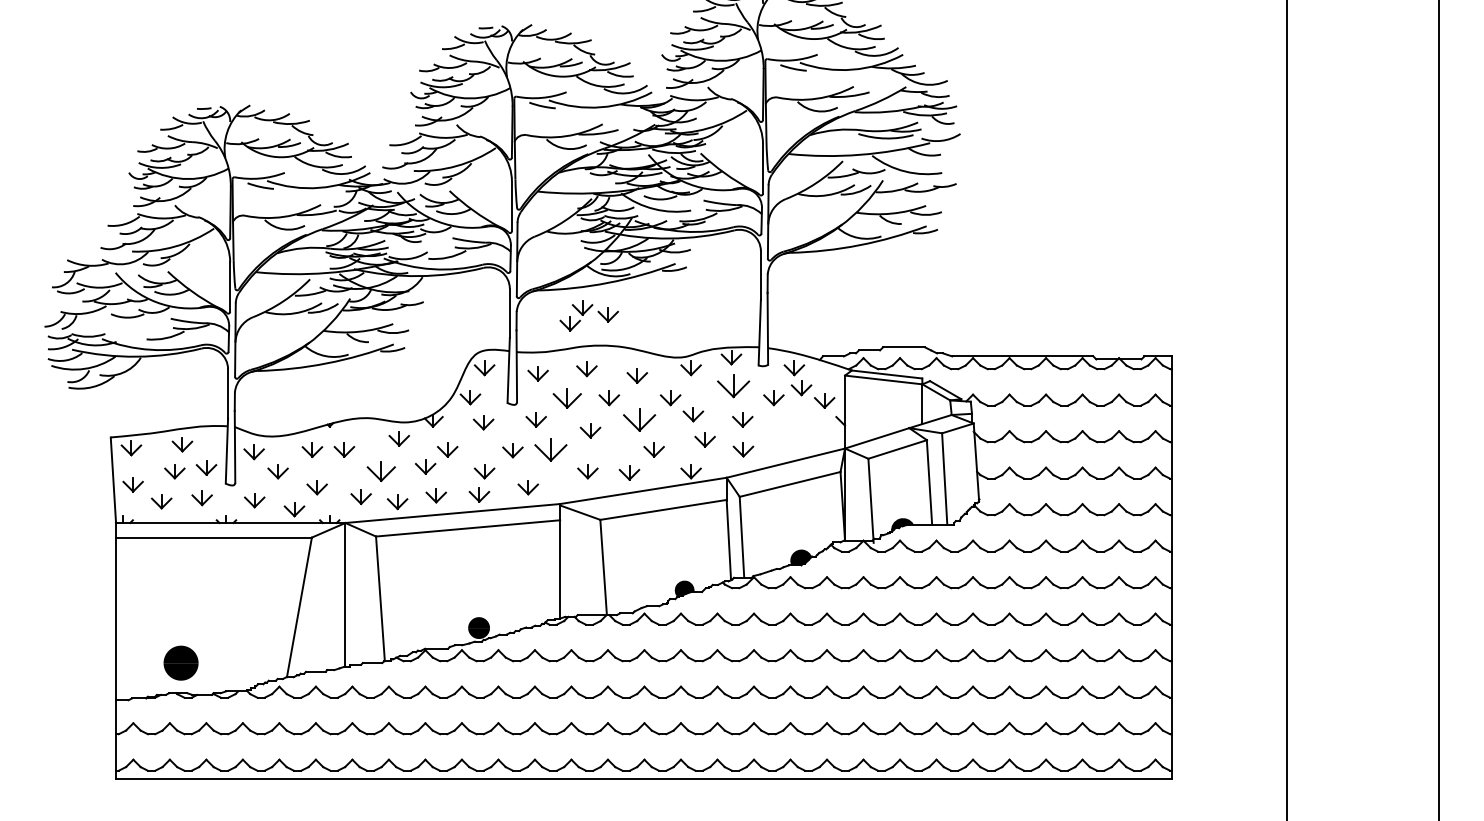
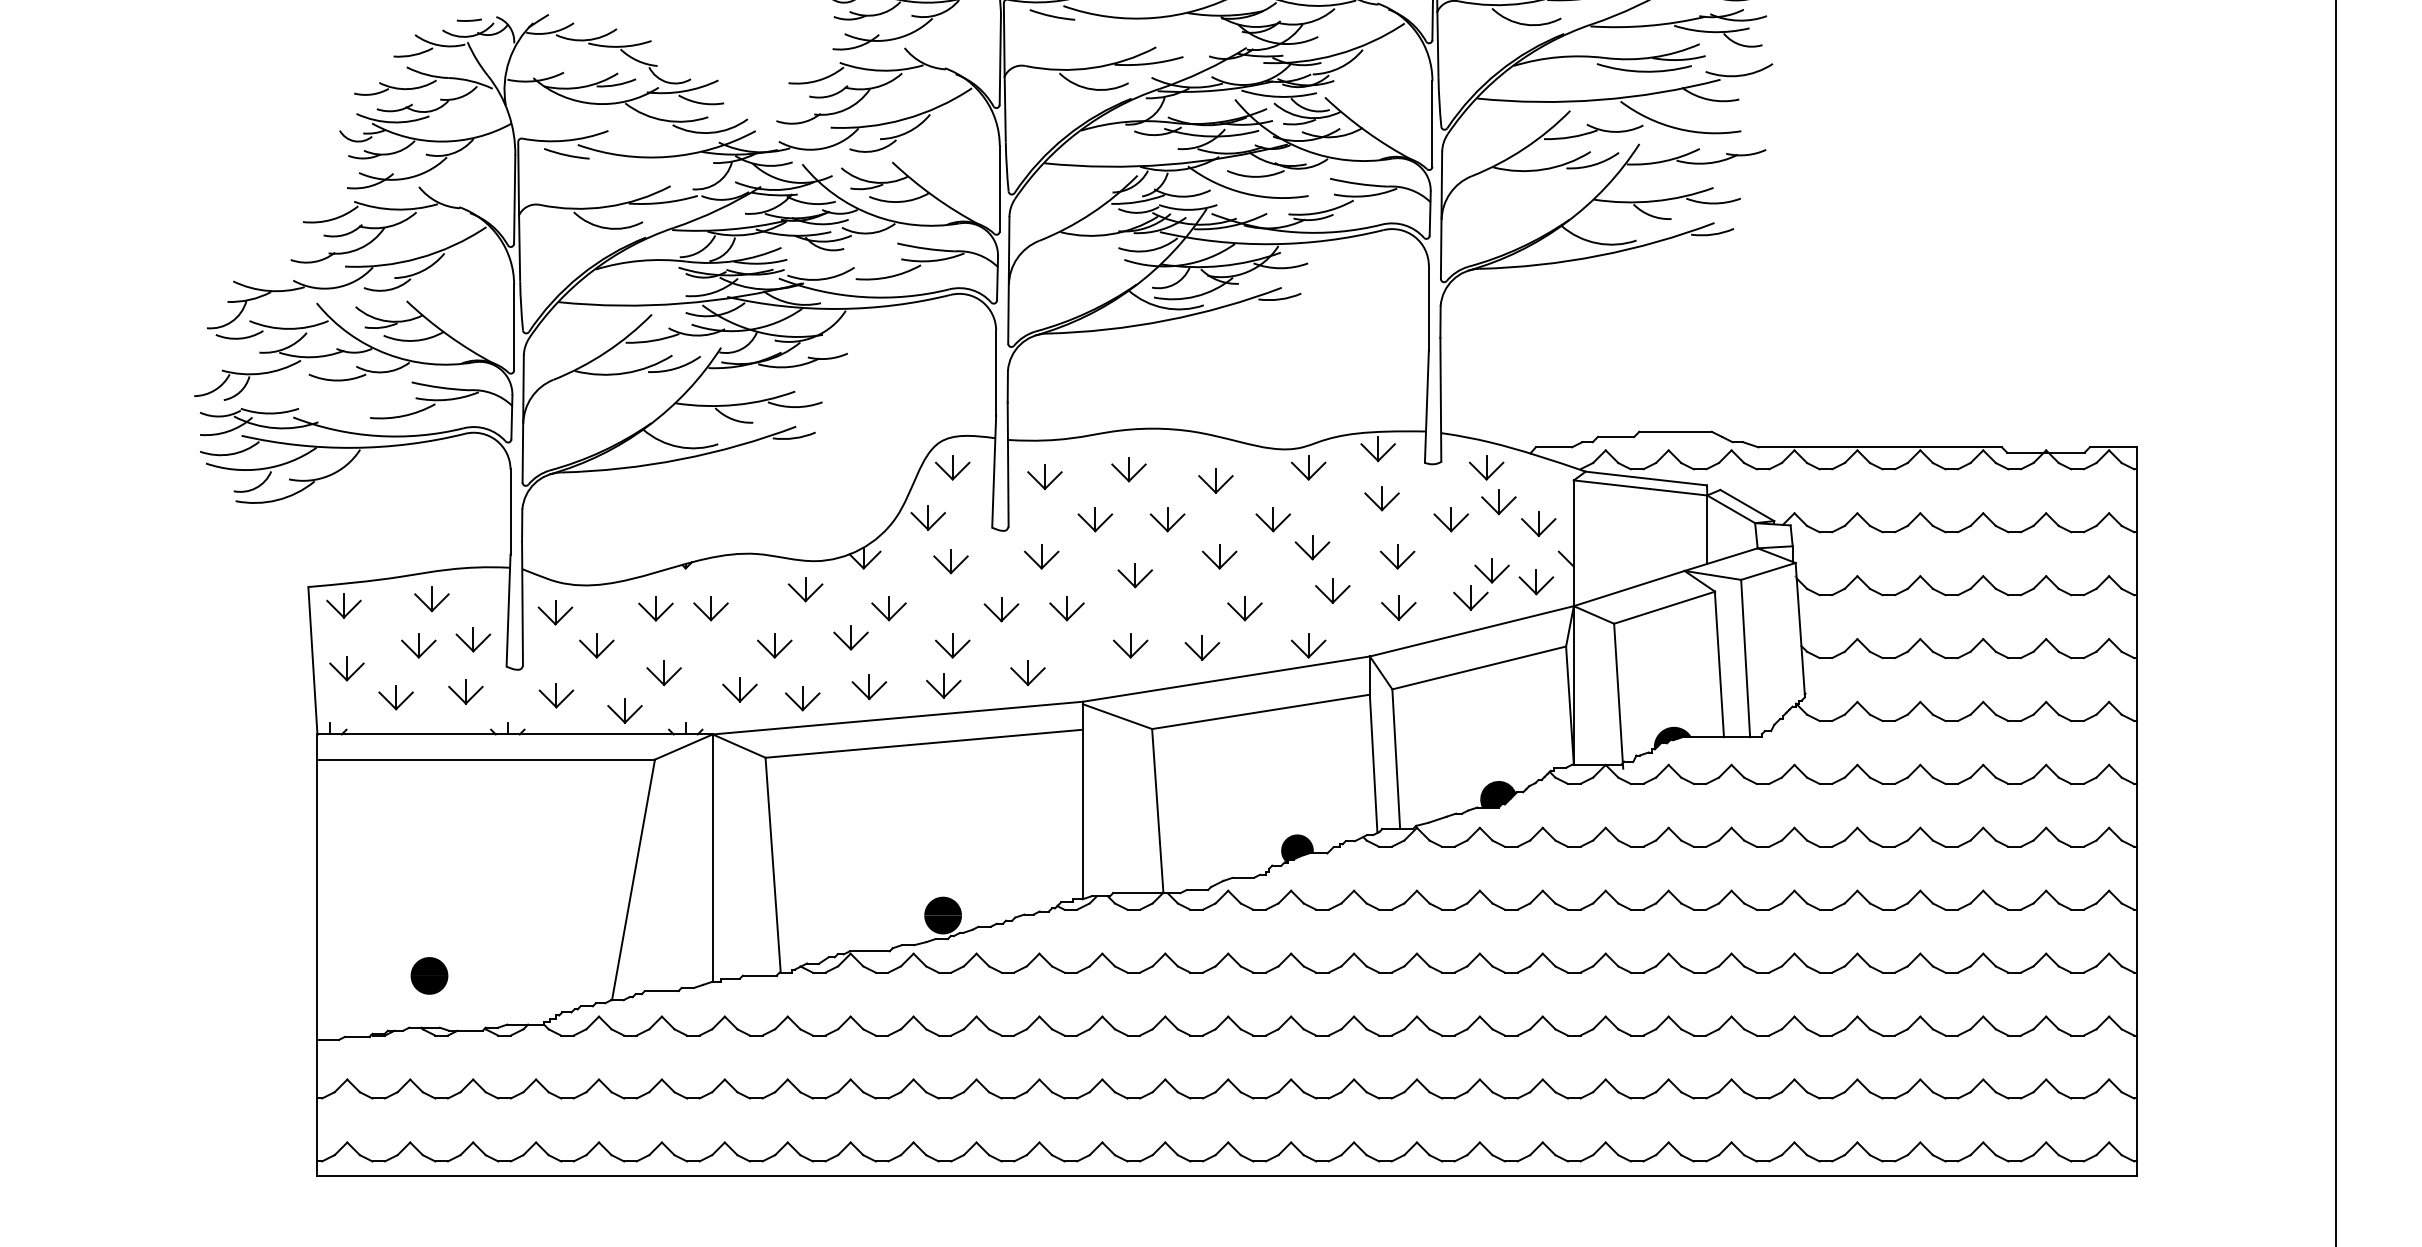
part: (588, 315) -> (1502, 583), moved
part: (733, 385) -> (1381, 497), size x0.62
part: (567, 398) -> (1095, 519), size x0.71
part: (639, 419) -> (1219, 556), size x0.62
part: (550, 449) -> (1066, 607), size x0.62
part: (381, 471) -> (774, 645), size x0.71
part: (180, 662) -> (428, 974), size x0.62

